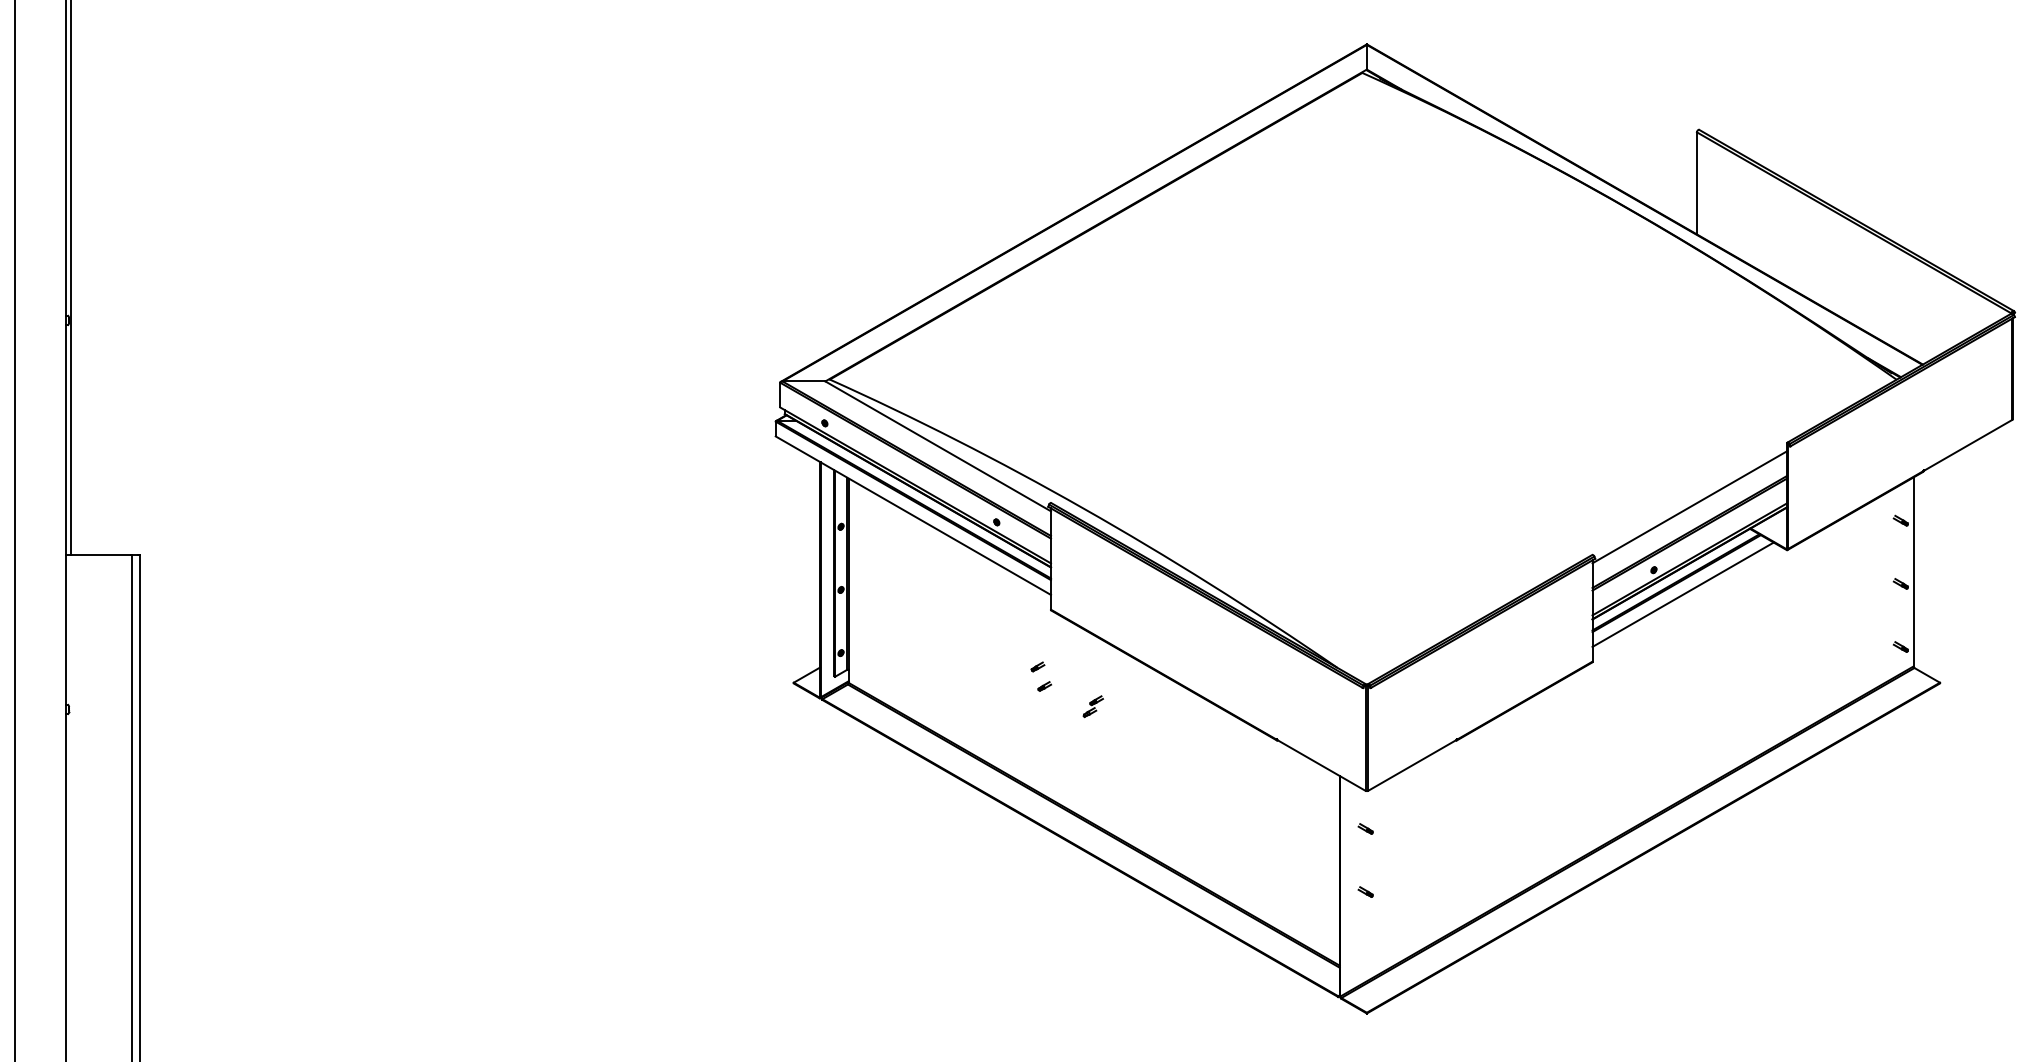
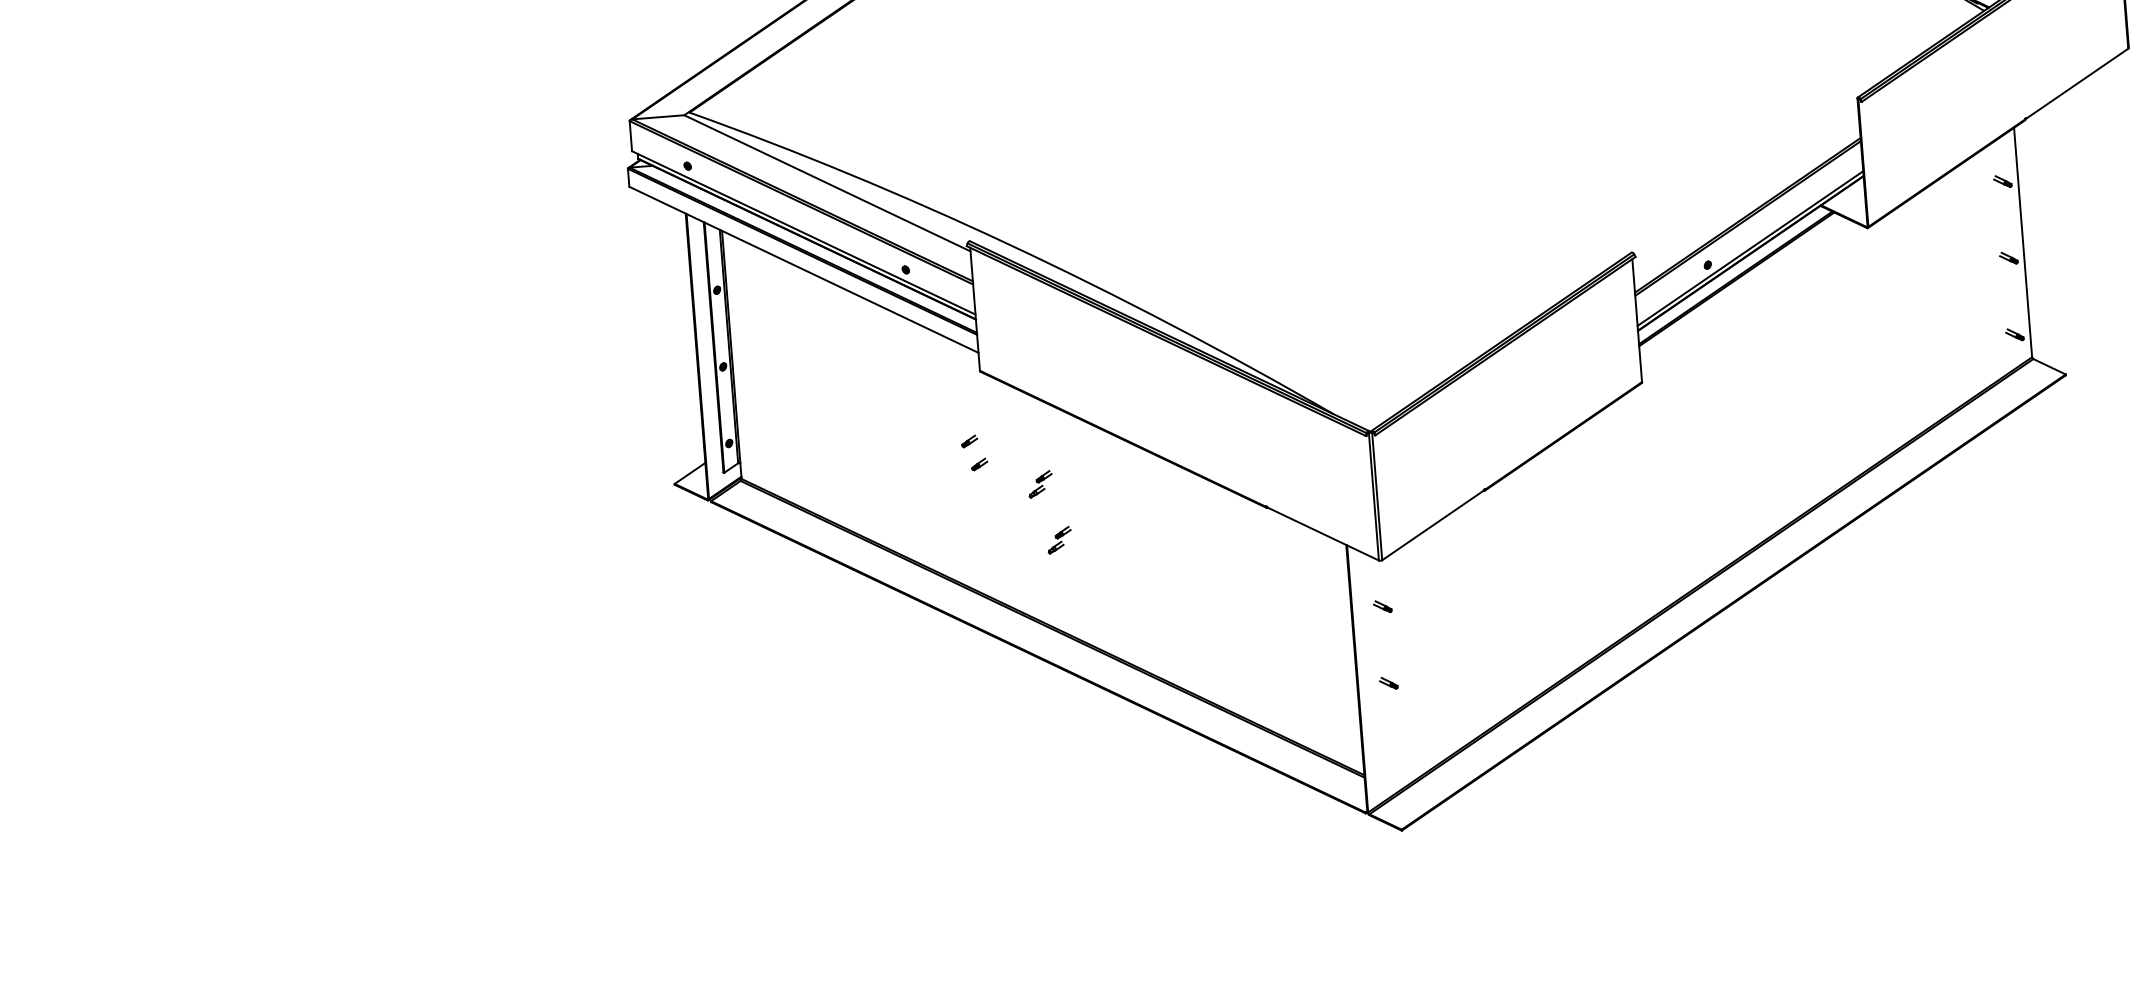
line: (1689, 507) -> (1745, 185), removed
line: (1682, 594) -> (1744, 291), removed
part: (1104, 753) -> (1058, 540), added

